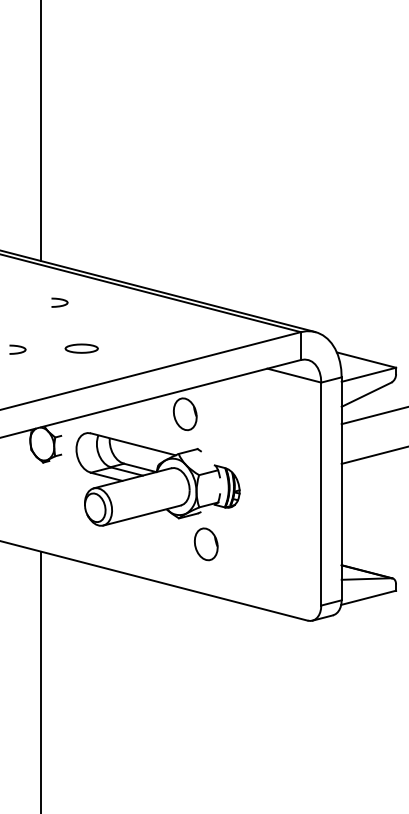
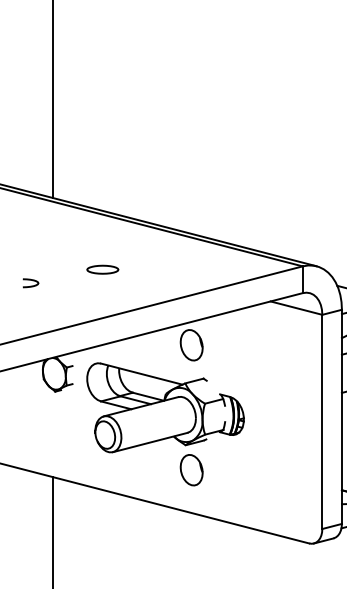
curve: (60, 300) -> (71, 235), removed
part: (81, 348) -> (102, 269), moved
part: (206, 544) -> (191, 470), moved

